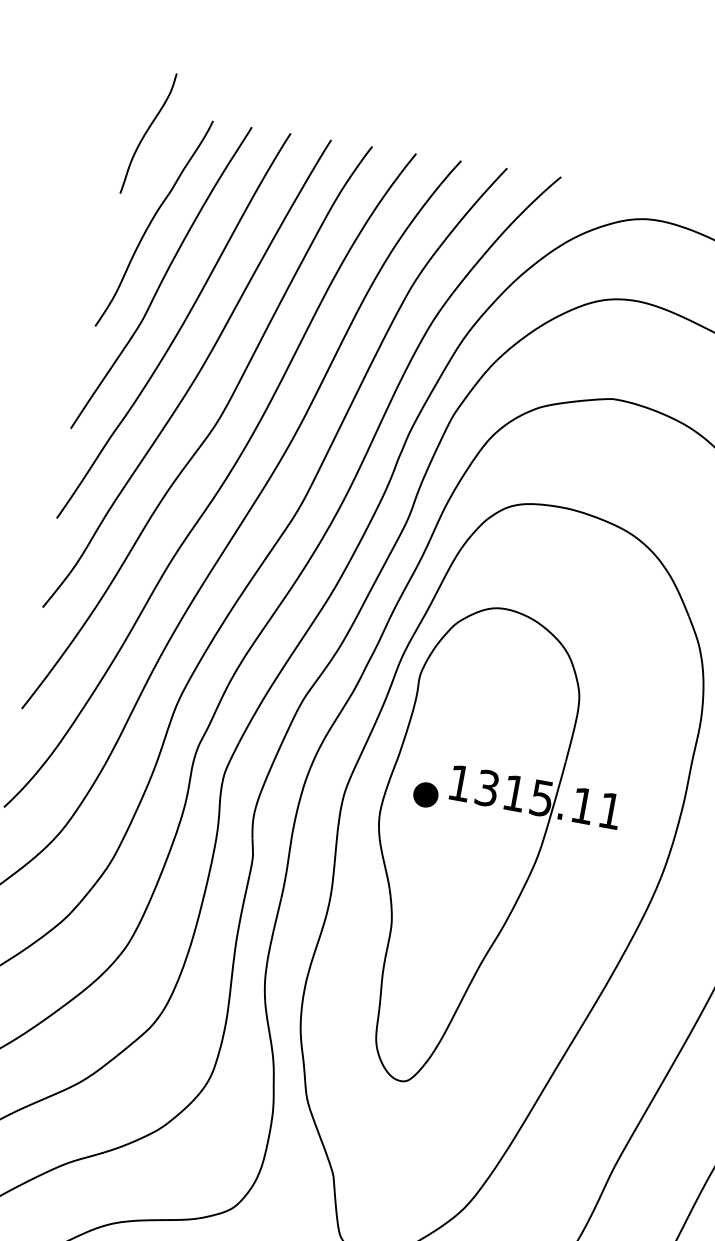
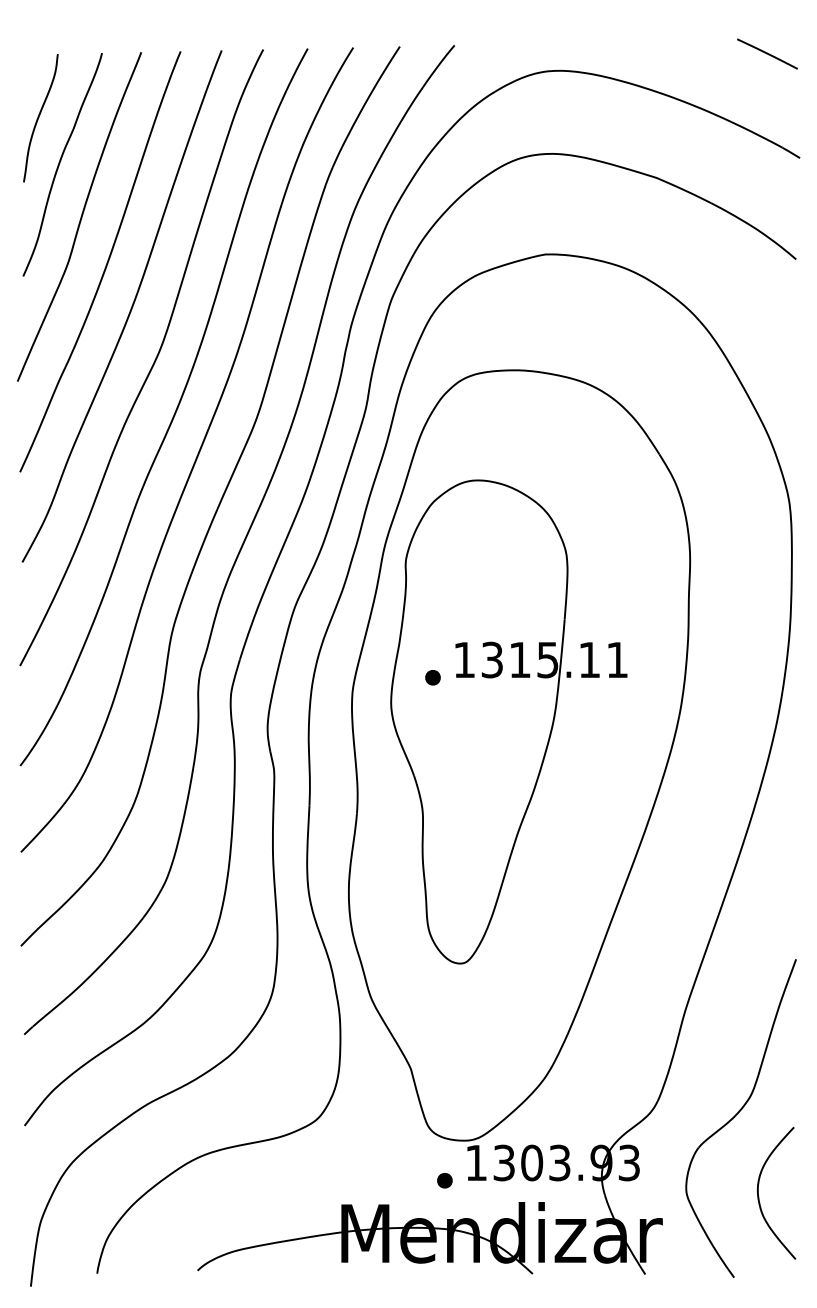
curve: (147, 132) -> (39, 117), moved
part: (425, 794) -> (432, 677), size x0.62

